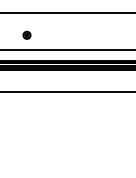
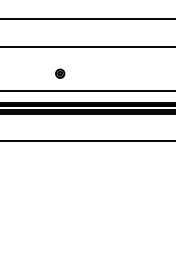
part: (27, 35) -> (60, 73), moved

